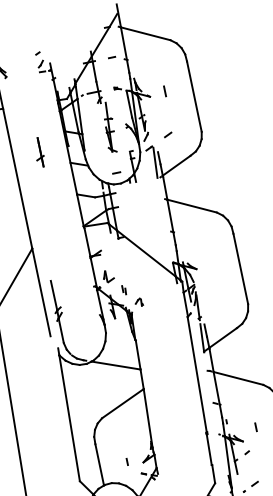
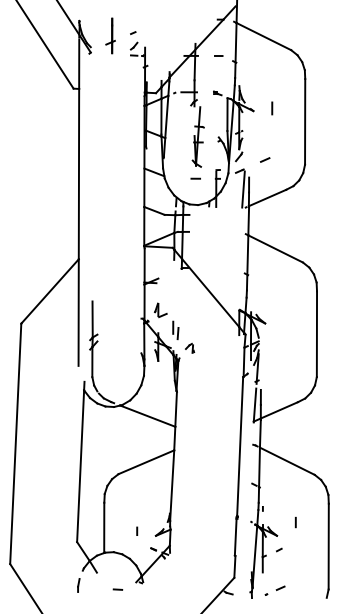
part: (39, 152) -> (110, 35), moved
line: (116, 172) -> (195, 178), moved
part: (123, 289) -> (175, 329), size x1.67

